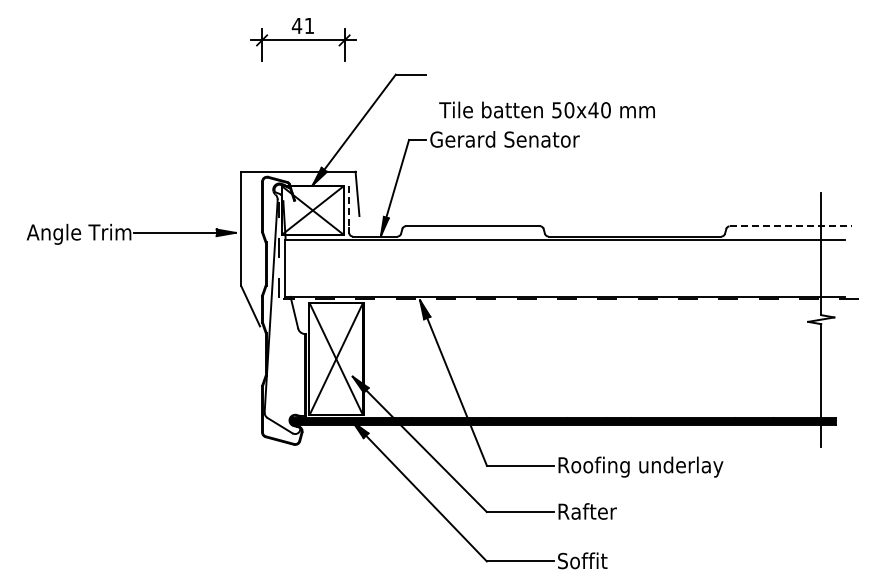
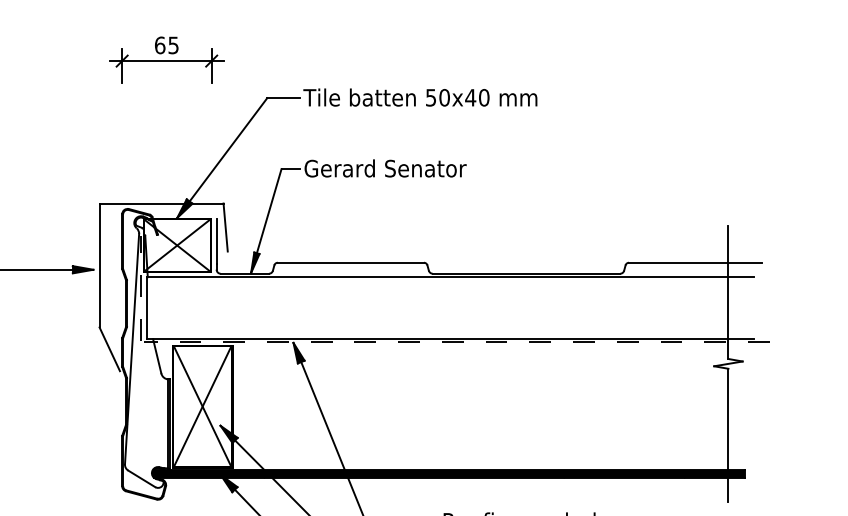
text: (302, 25) -> (166, 44), 41 -> 65
text: (546, 109) -> (419, 96), moved
line: (349, 206) -> (216, 241), dashed -> solid
line: (791, 226) -> (696, 262), dashed -> solid

